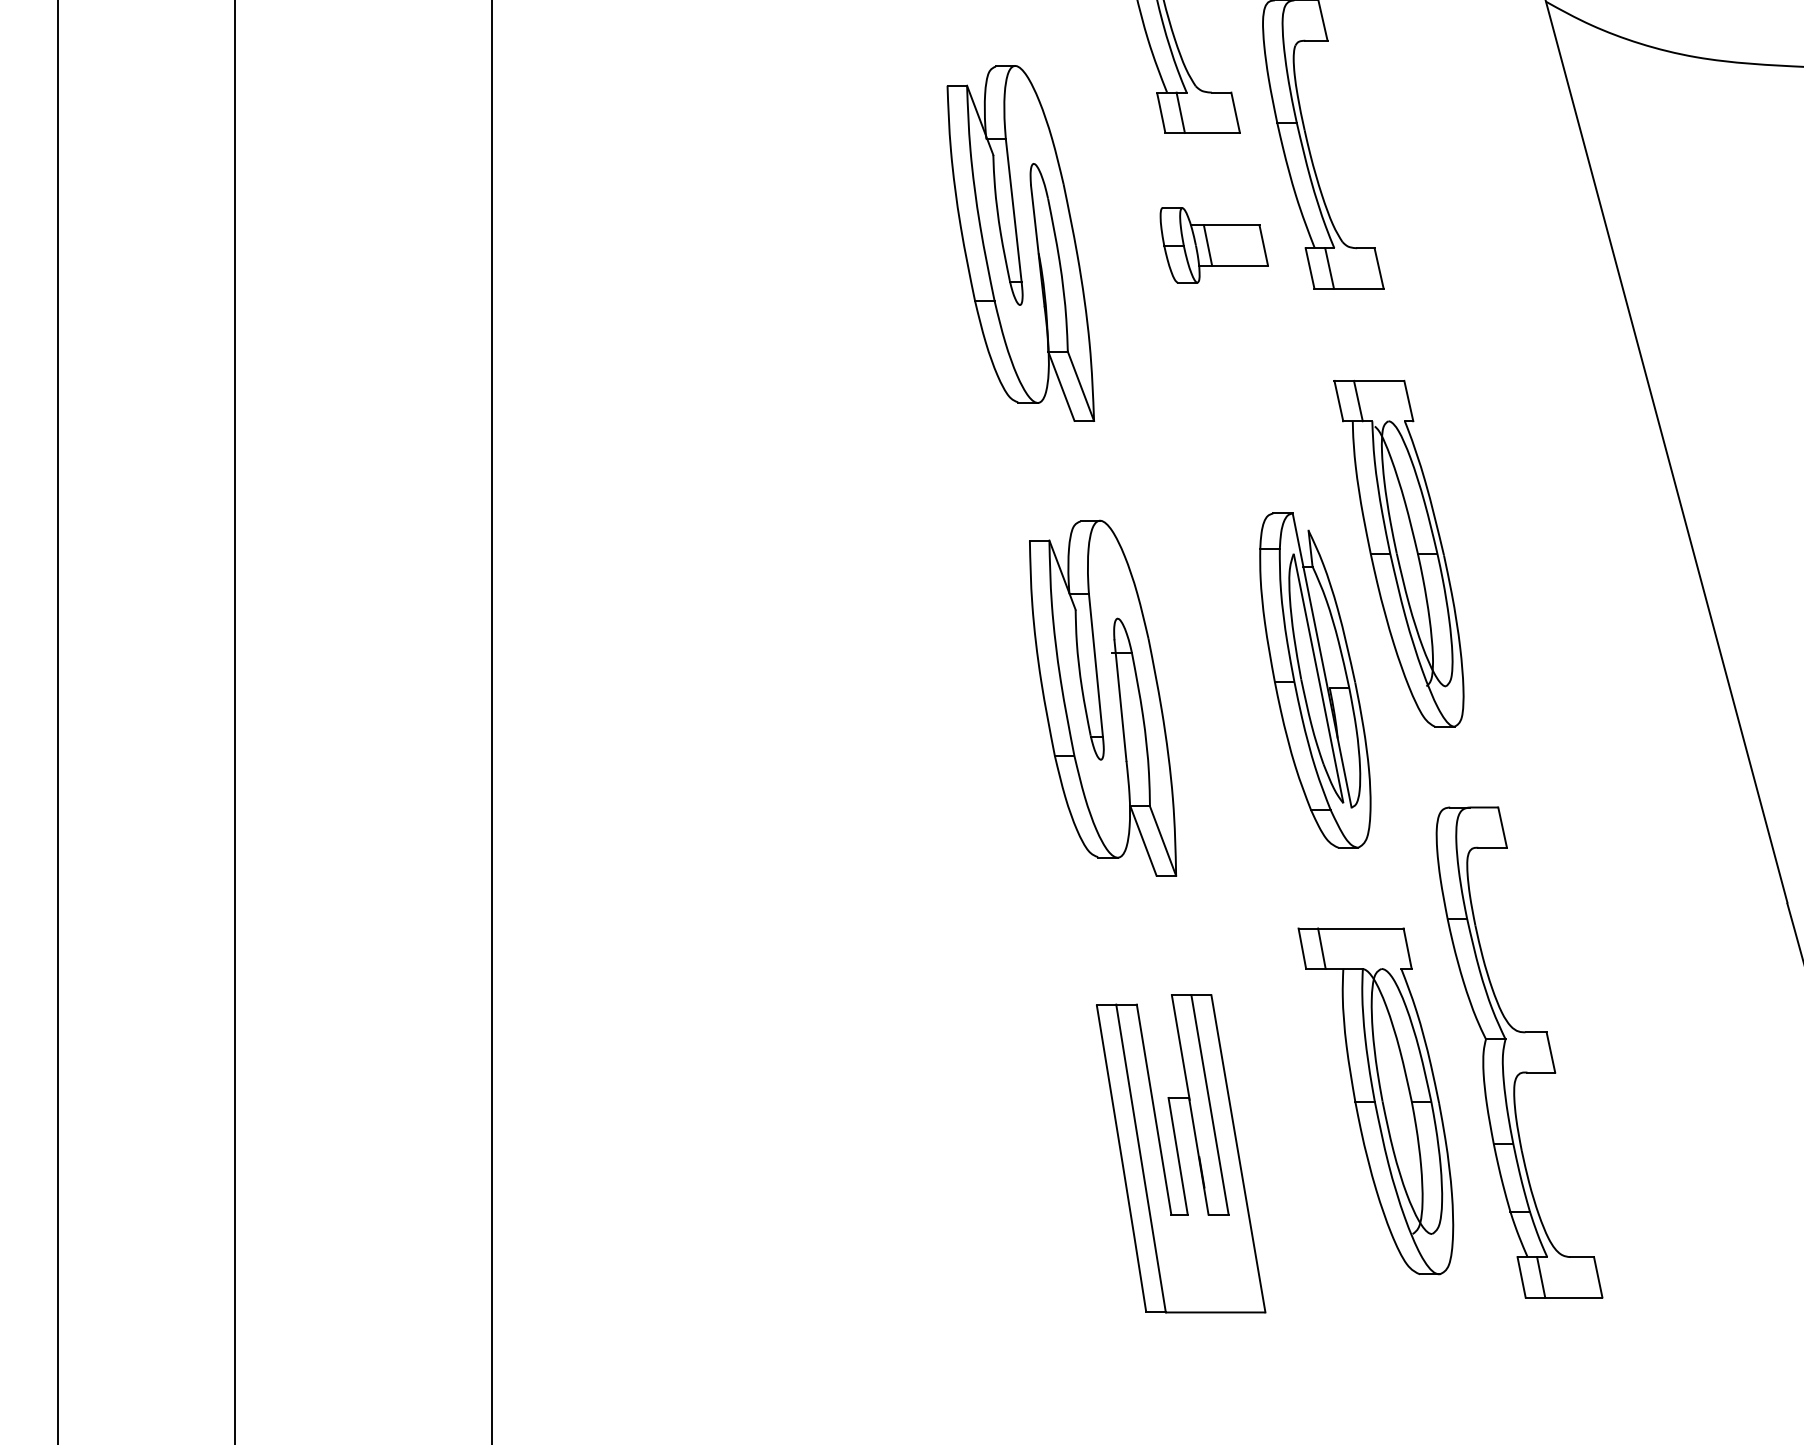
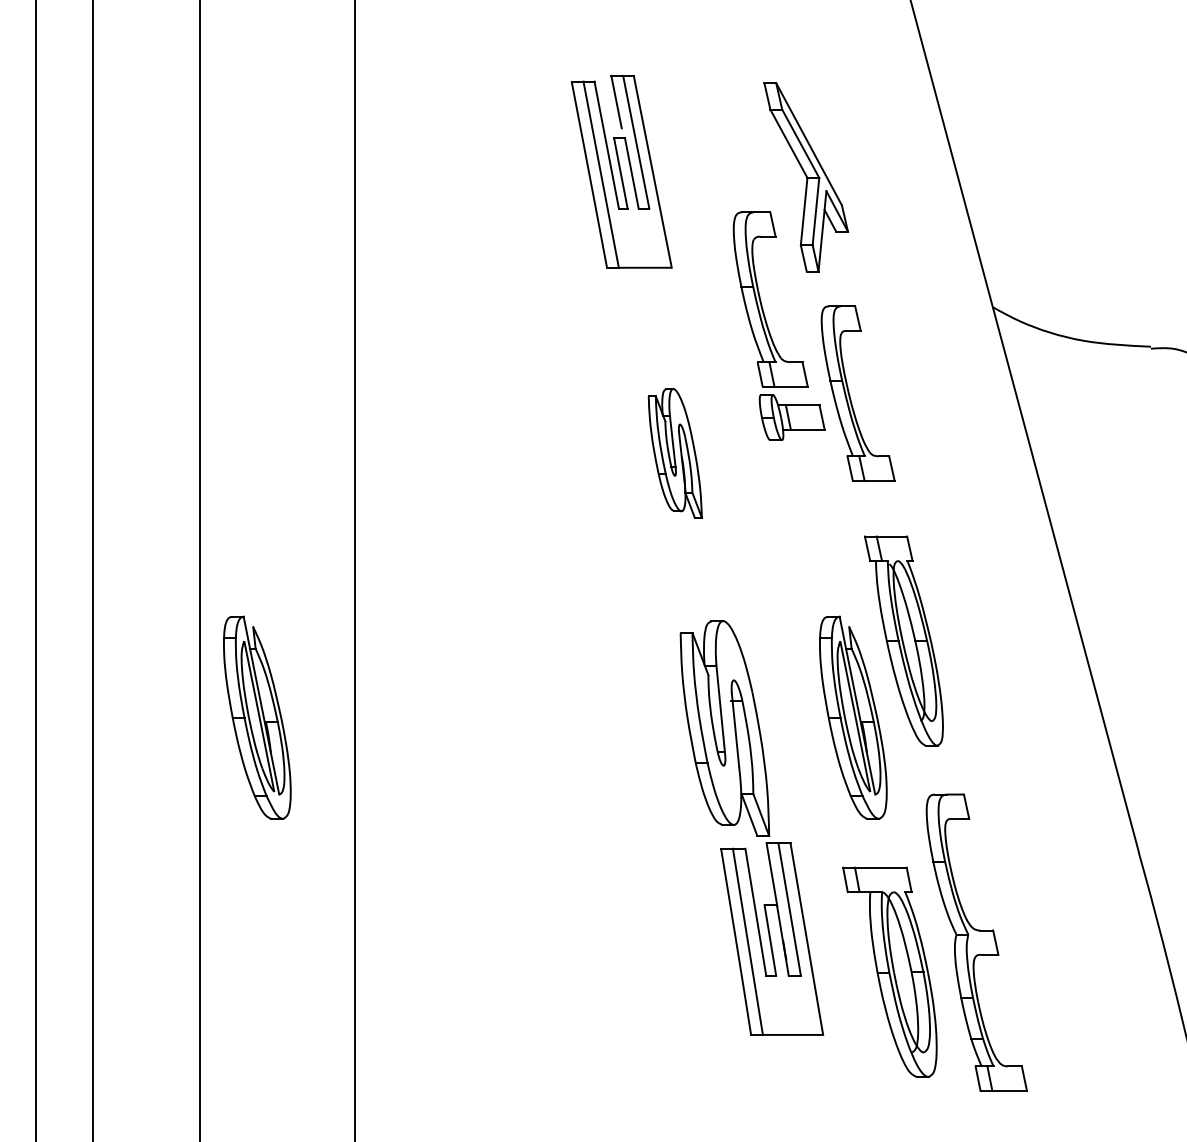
part: (1021, 243) -> (675, 453), size x0.6
part: (1213, 245) -> (791, 417), moved
part: (330, 680) -> (257, 717), added
part: (1181, 1153) -> (772, 938), moved

